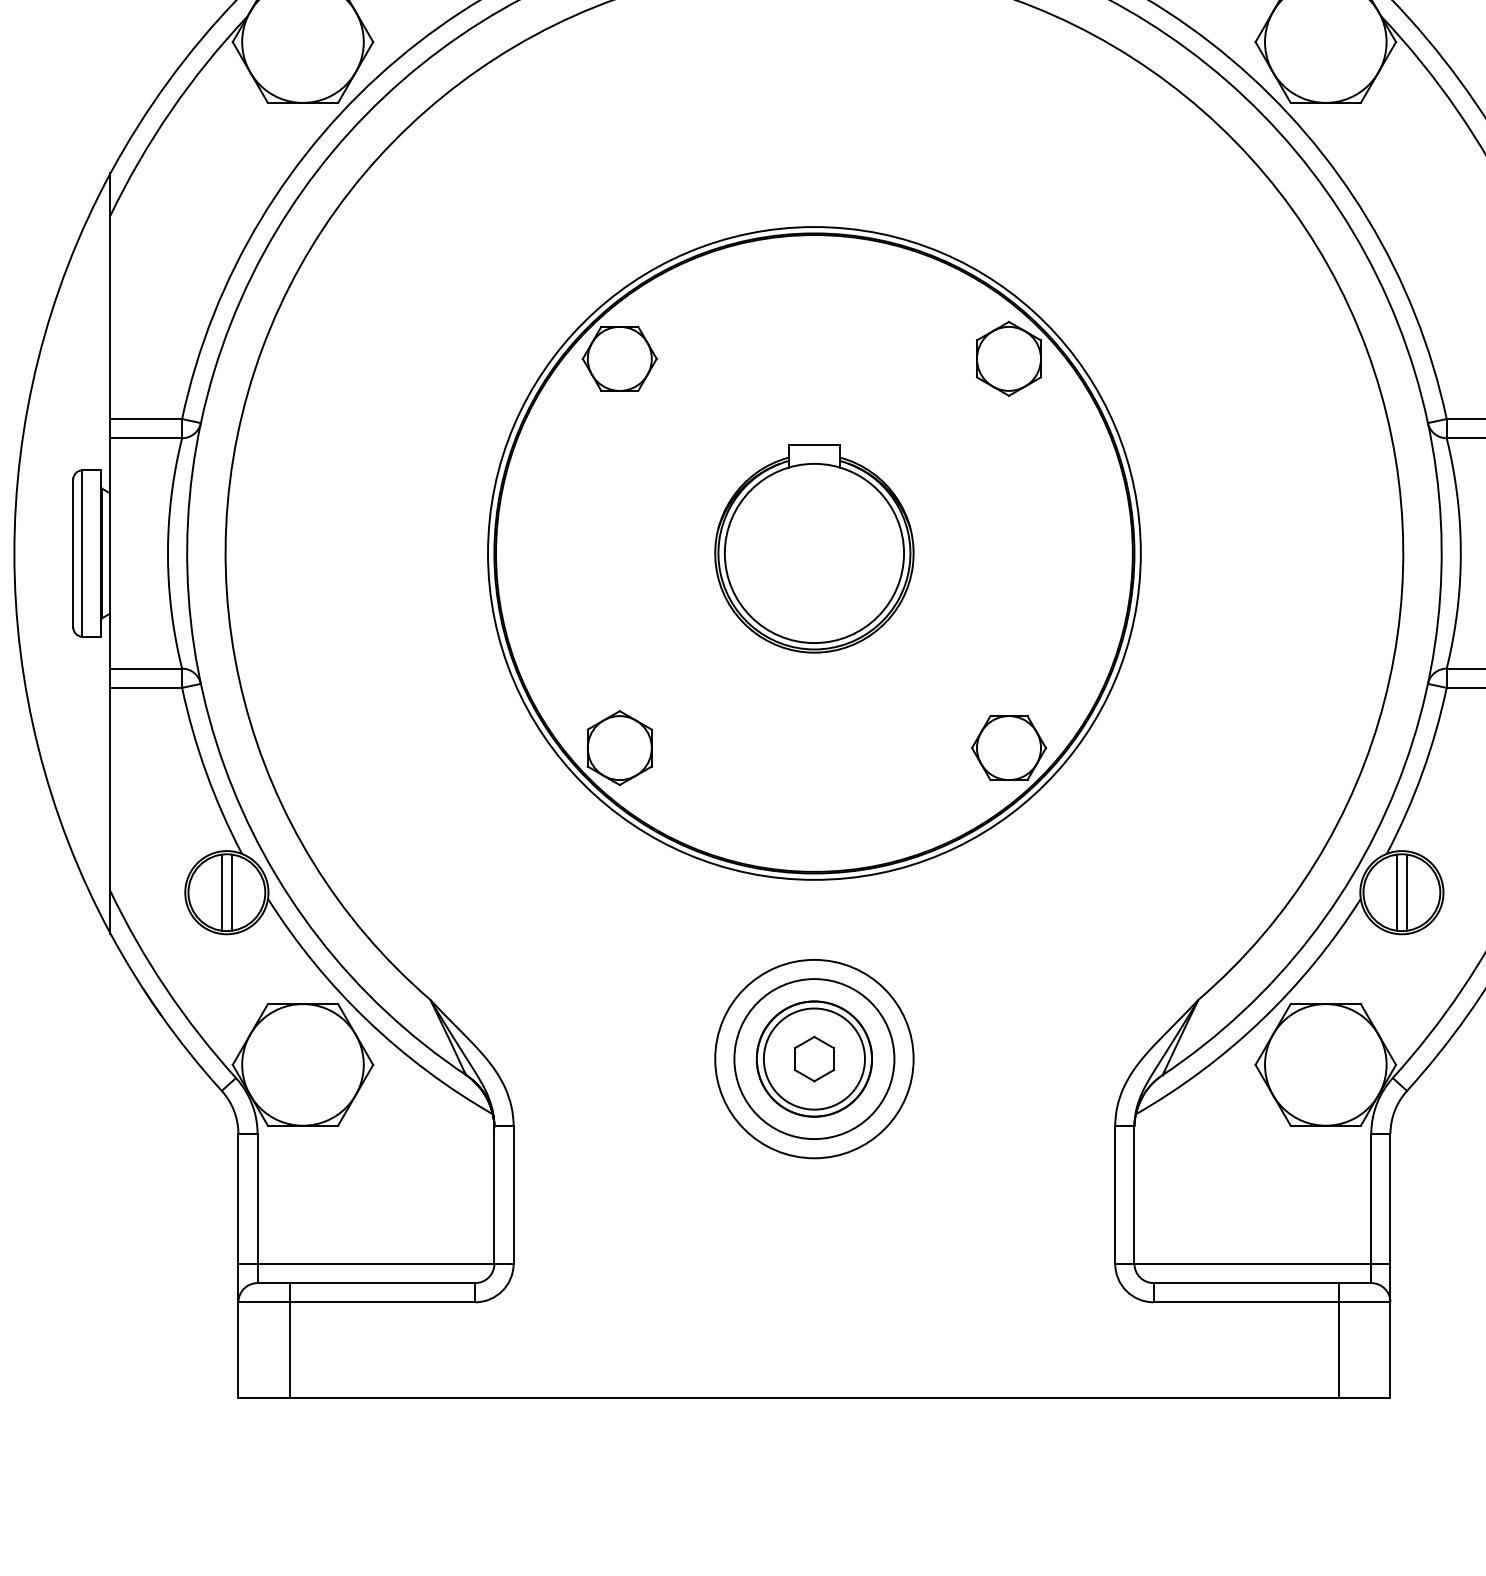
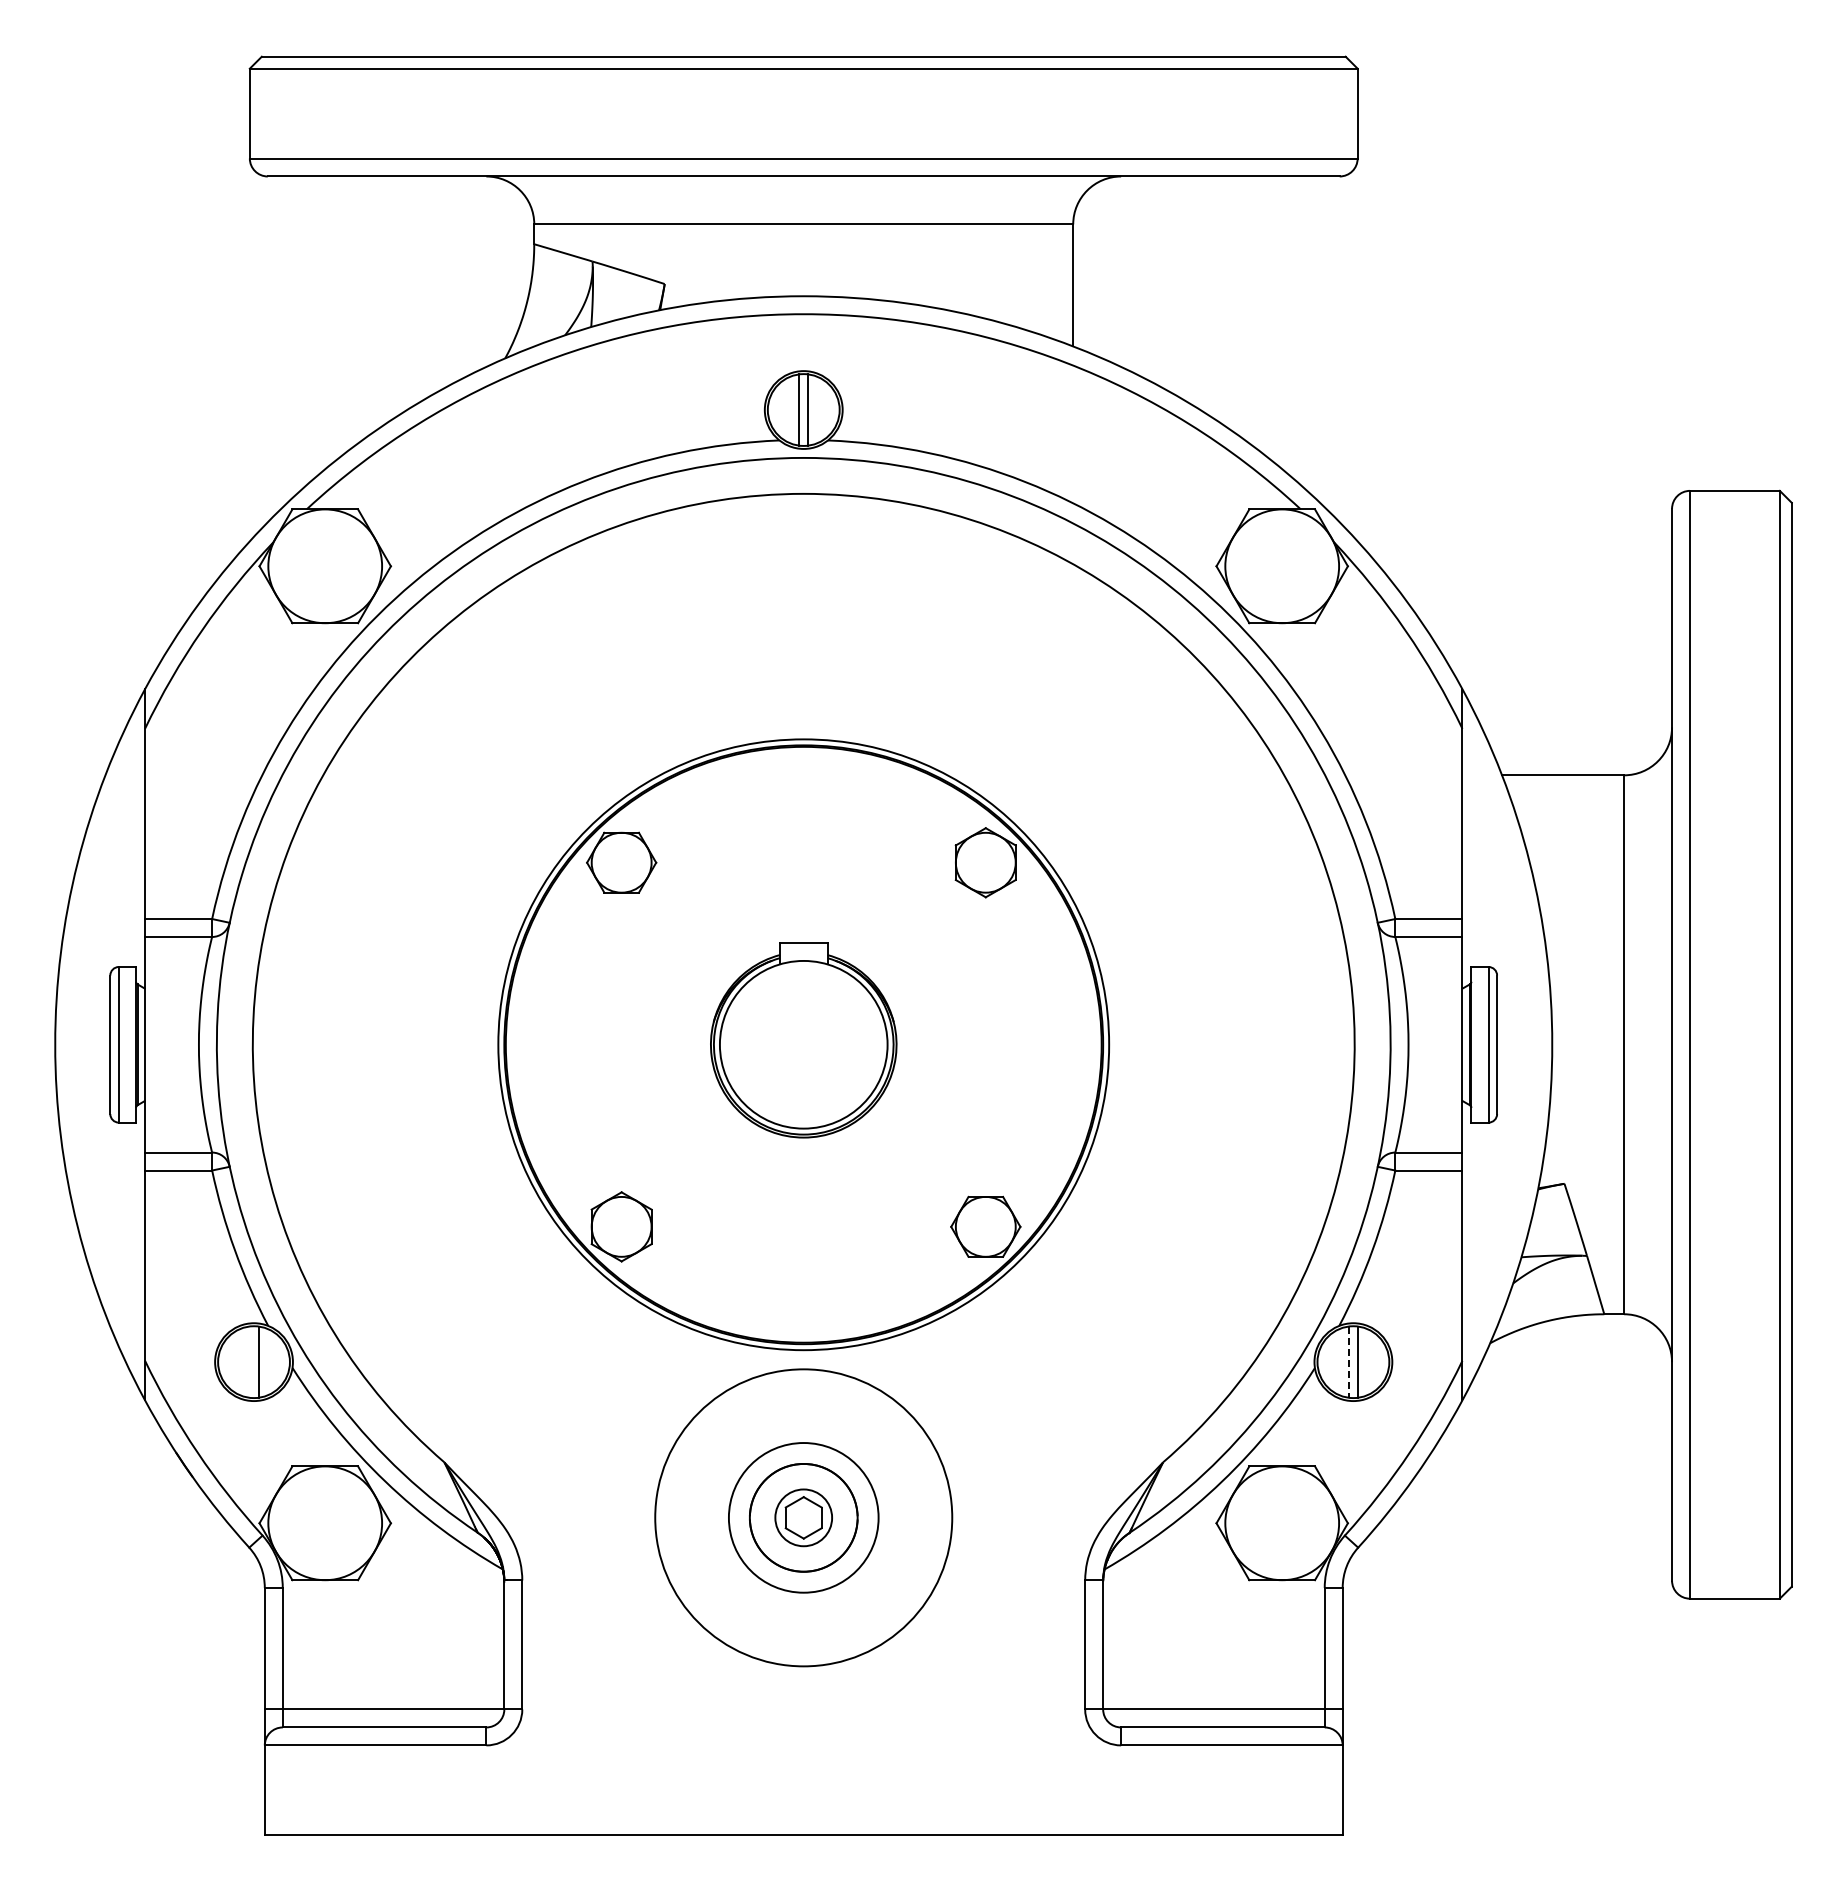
line: (222, 891) -> (249, 1361), removed
line: (1396, 893) -> (1348, 1362), solid -> dashed
circle: (814, 1058) -> (803, 1517), size x0.6
circle: (814, 1058) -> (803, 1517), size x1.6
line: (289, 1340) -> (312, 1781), removed
line: (1338, 1340) -> (1294, 1781), removed

